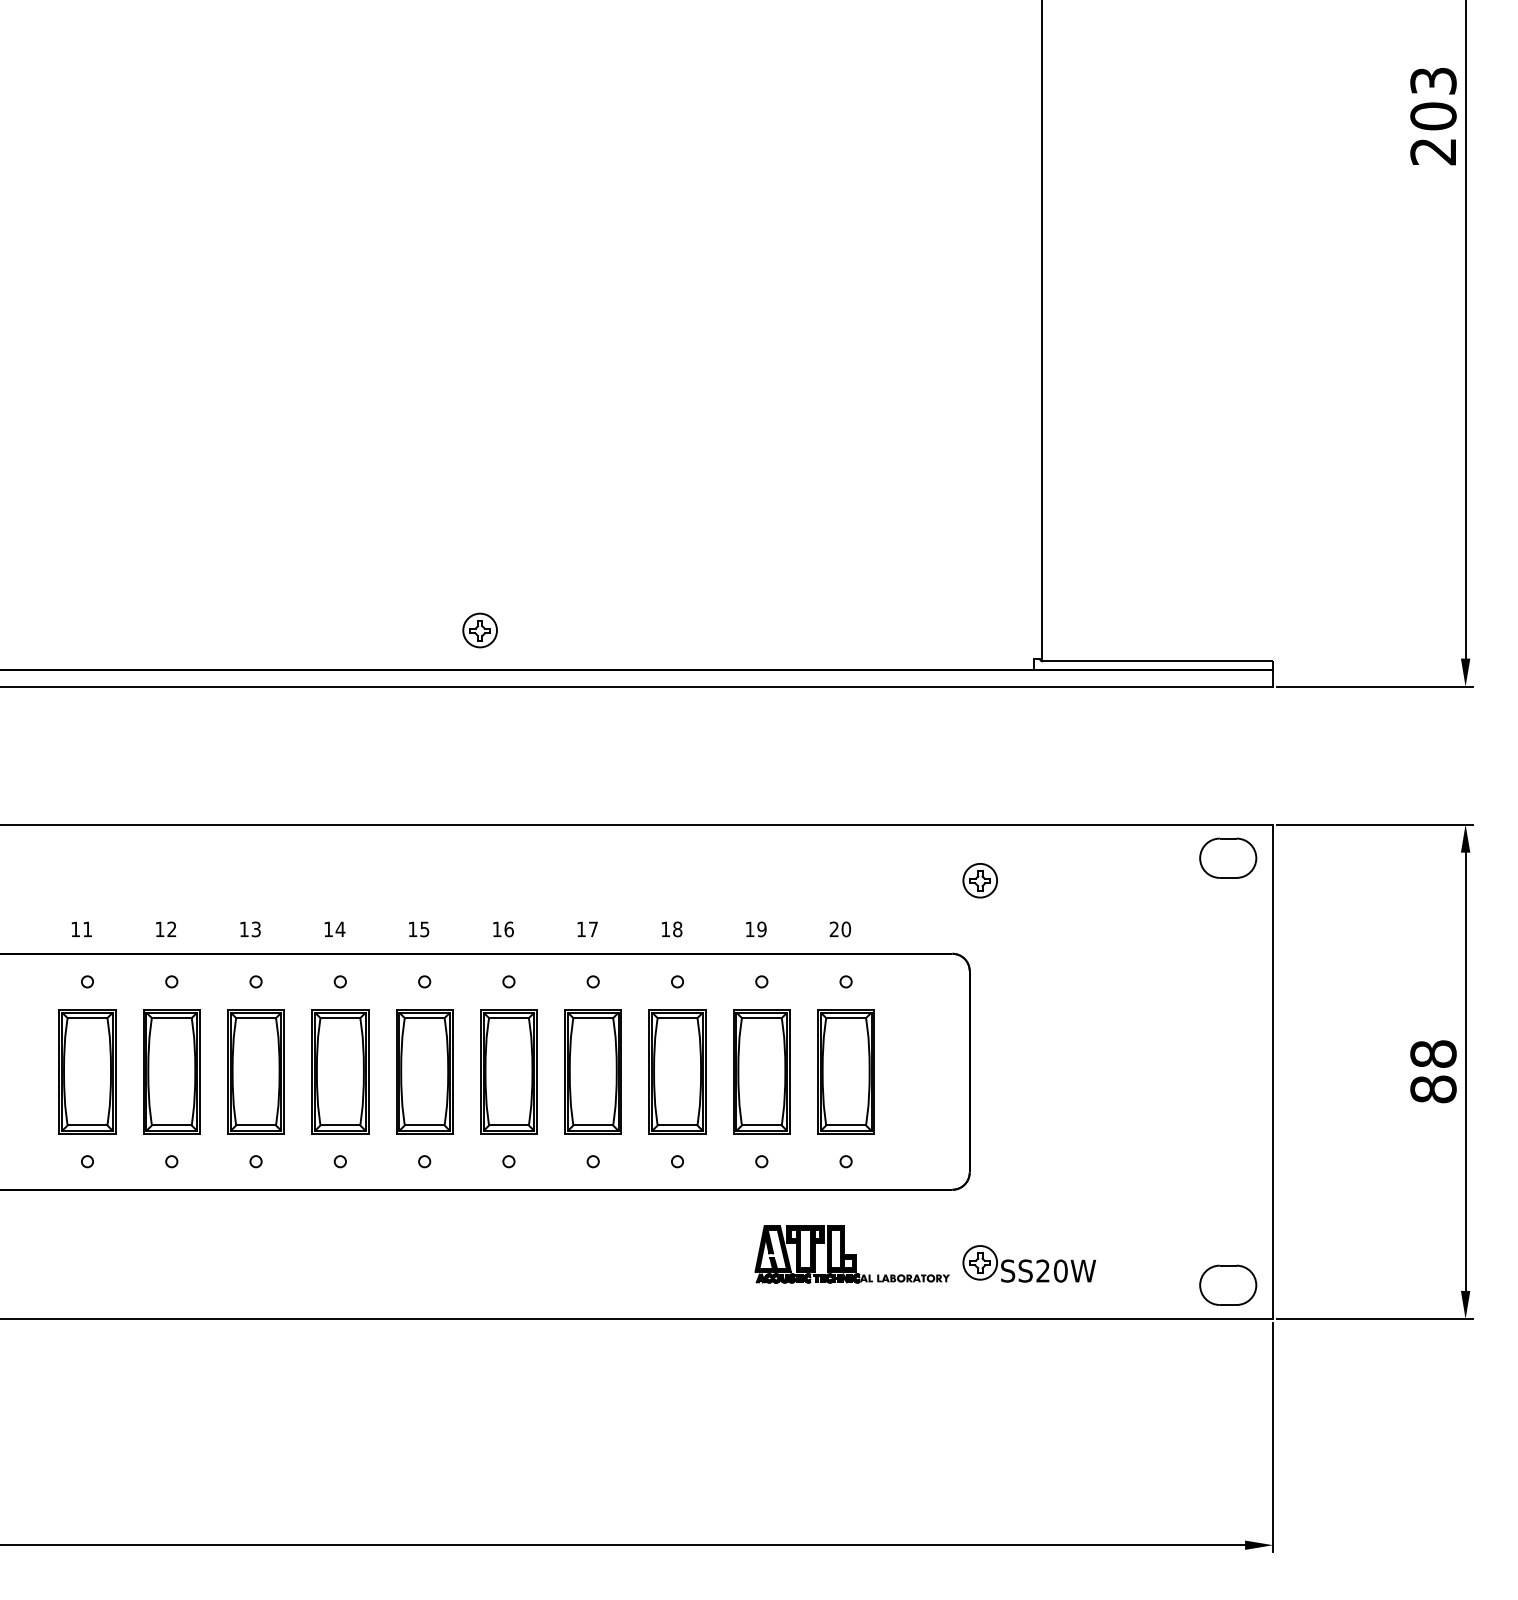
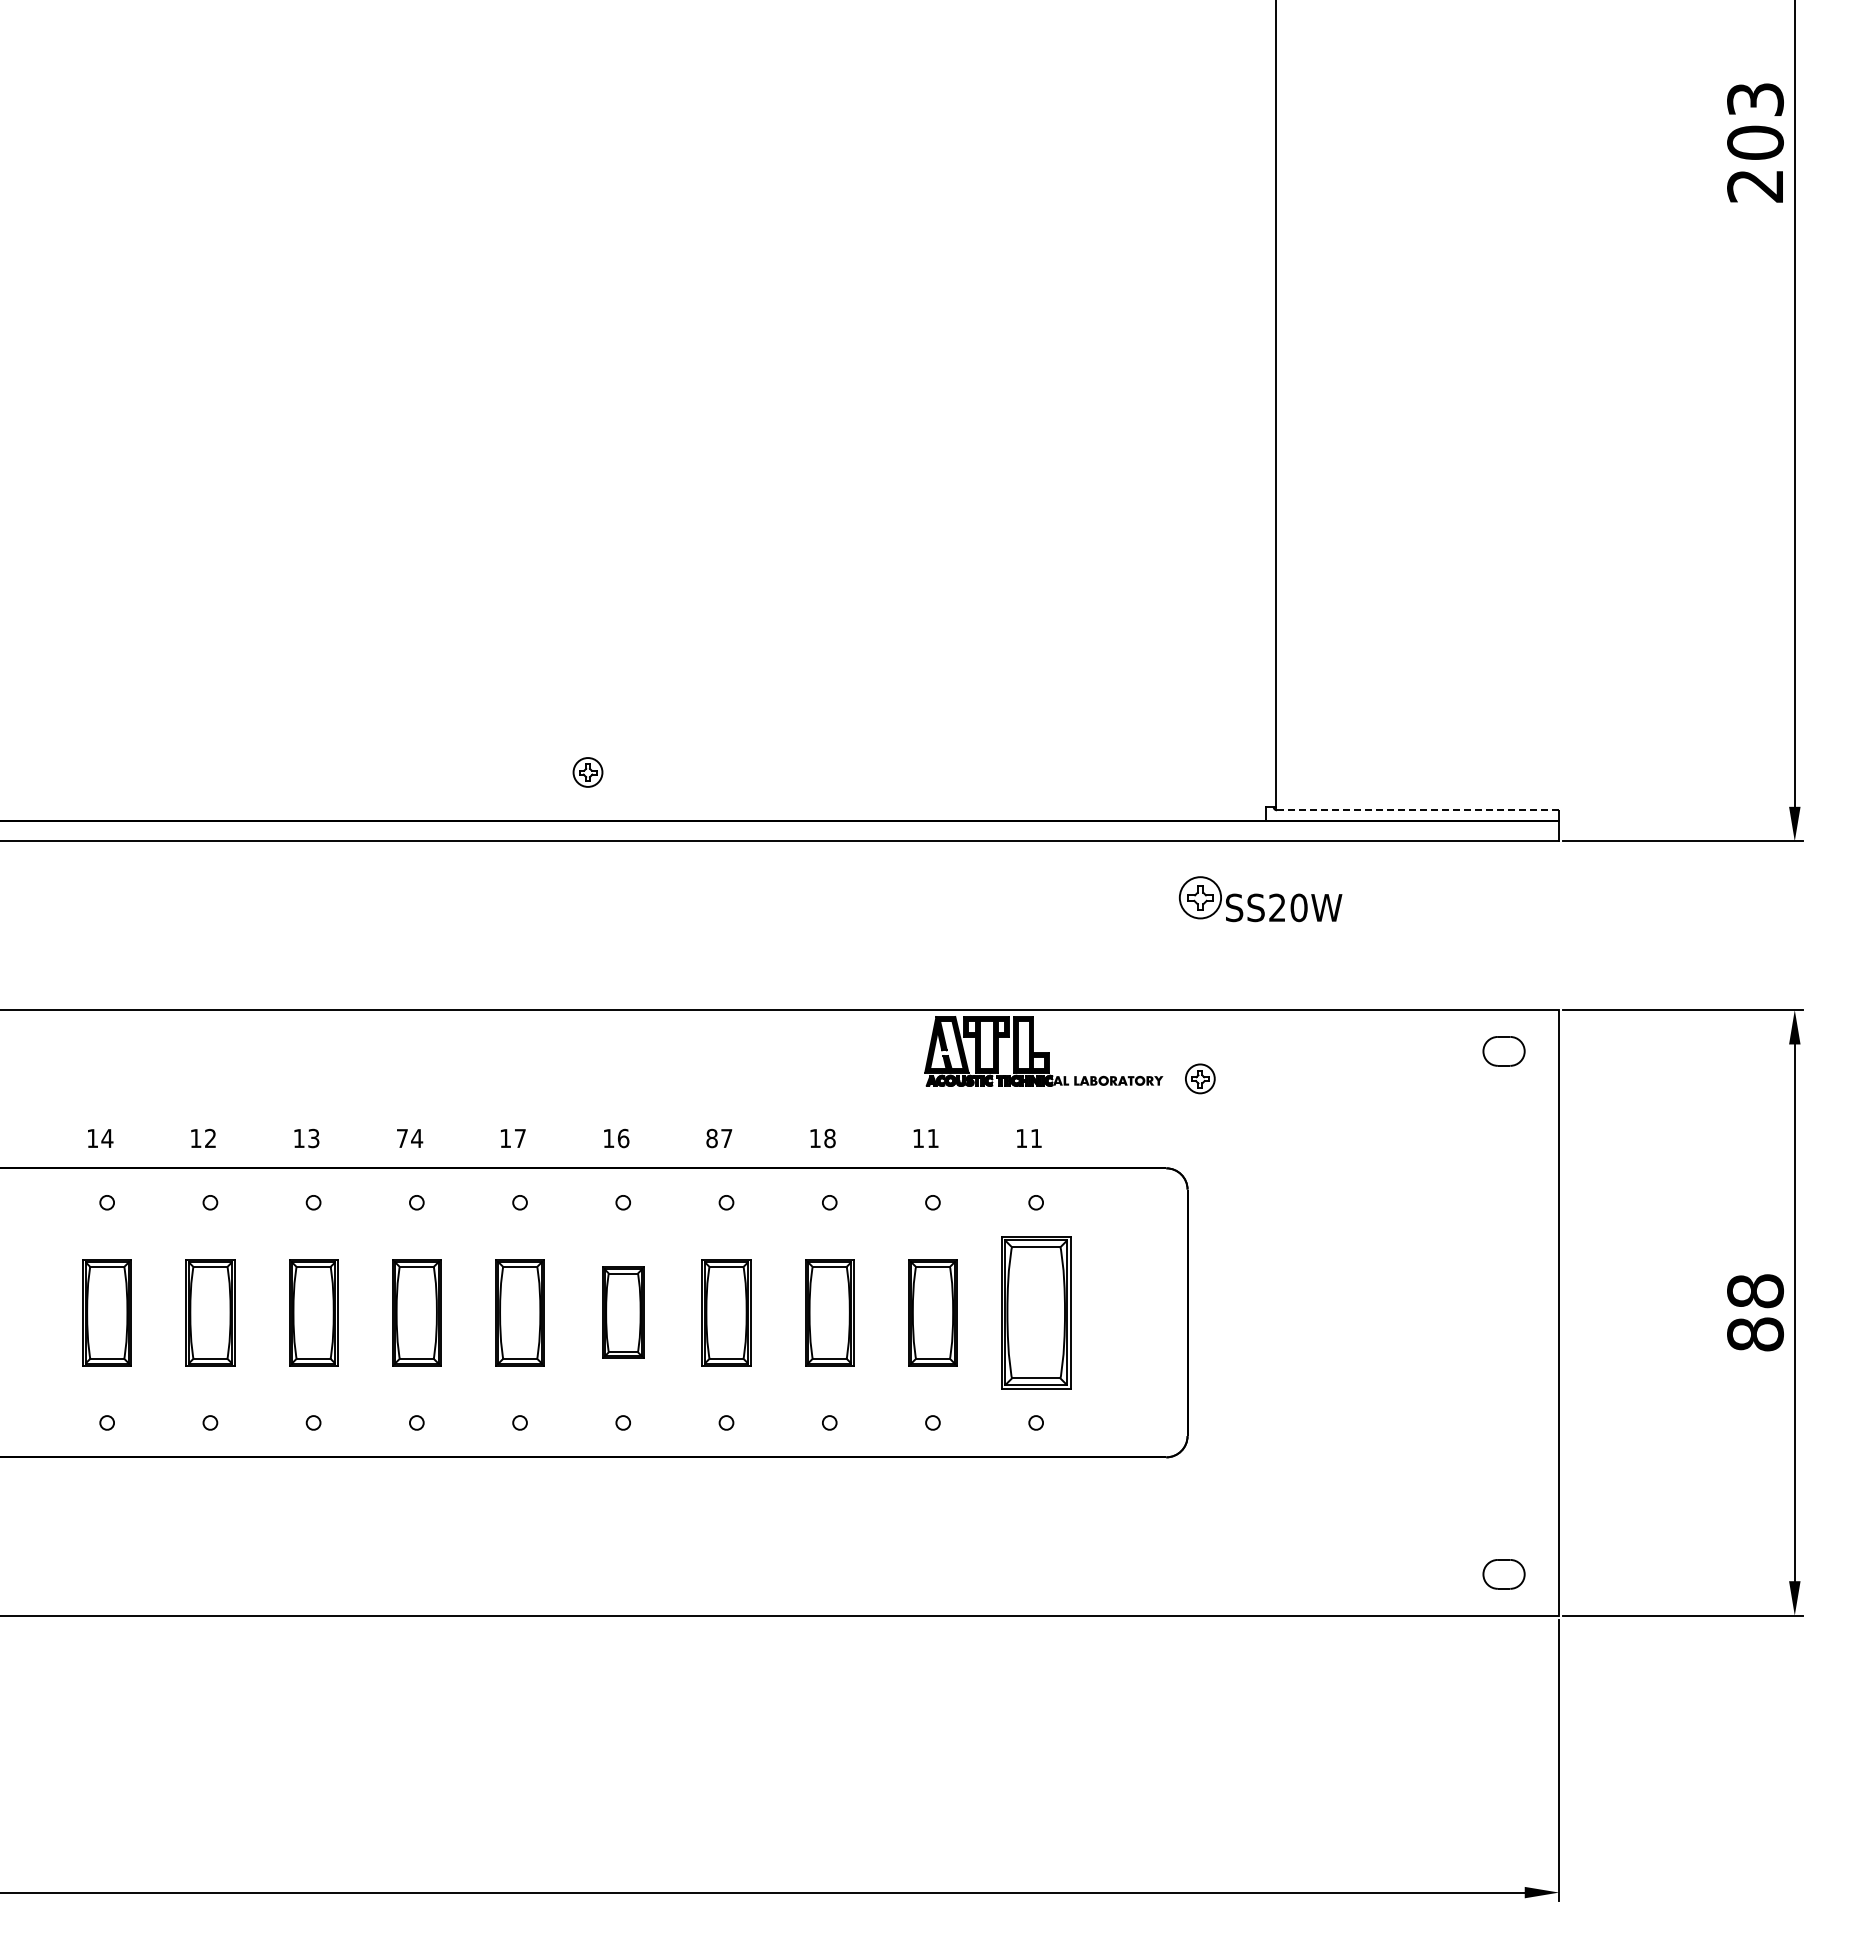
part: (479, 630) -> (587, 772), size x0.7
line: (1158, 661) -> (1418, 810), solid -> dashed
part: (1227, 858) -> (1503, 1051), size x0.6
part: (979, 880) -> (1199, 1078), size x0.7
text: (87, 929) -> (107, 1138), 11 -> 14
text: (328, 929) -> (402, 1138), 14 -> 74
text: (424, 929) -> (519, 1138), 15 -> 17
text: (580, 929) -> (711, 1138), 17 -> 87
text: (761, 929) -> (932, 1138), 19 -> 11
text: (840, 929) -> (1029, 1138), 20 -> 11
part: (87, 1071) -> (107, 1312), size x0.7
part: (171, 1071) -> (210, 1312), size x0.7
part: (255, 1071) -> (313, 1312), size x0.7
part: (340, 1071) -> (416, 1312), size x0.7
part: (425, 1071) -> (520, 1312), size x0.7
part: (509, 1071) -> (623, 1312), size x0.6
part: (593, 1071) -> (726, 1312), size x0.7
part: (677, 1071) -> (829, 1312), size x0.7
part: (761, 1071) -> (932, 1312), size x0.7
part: (852, 1254) -> (1043, 1051), moved
part: (1029, 1264) -> (1260, 899), moved
part: (1227, 1285) -> (1503, 1574), size x0.6

